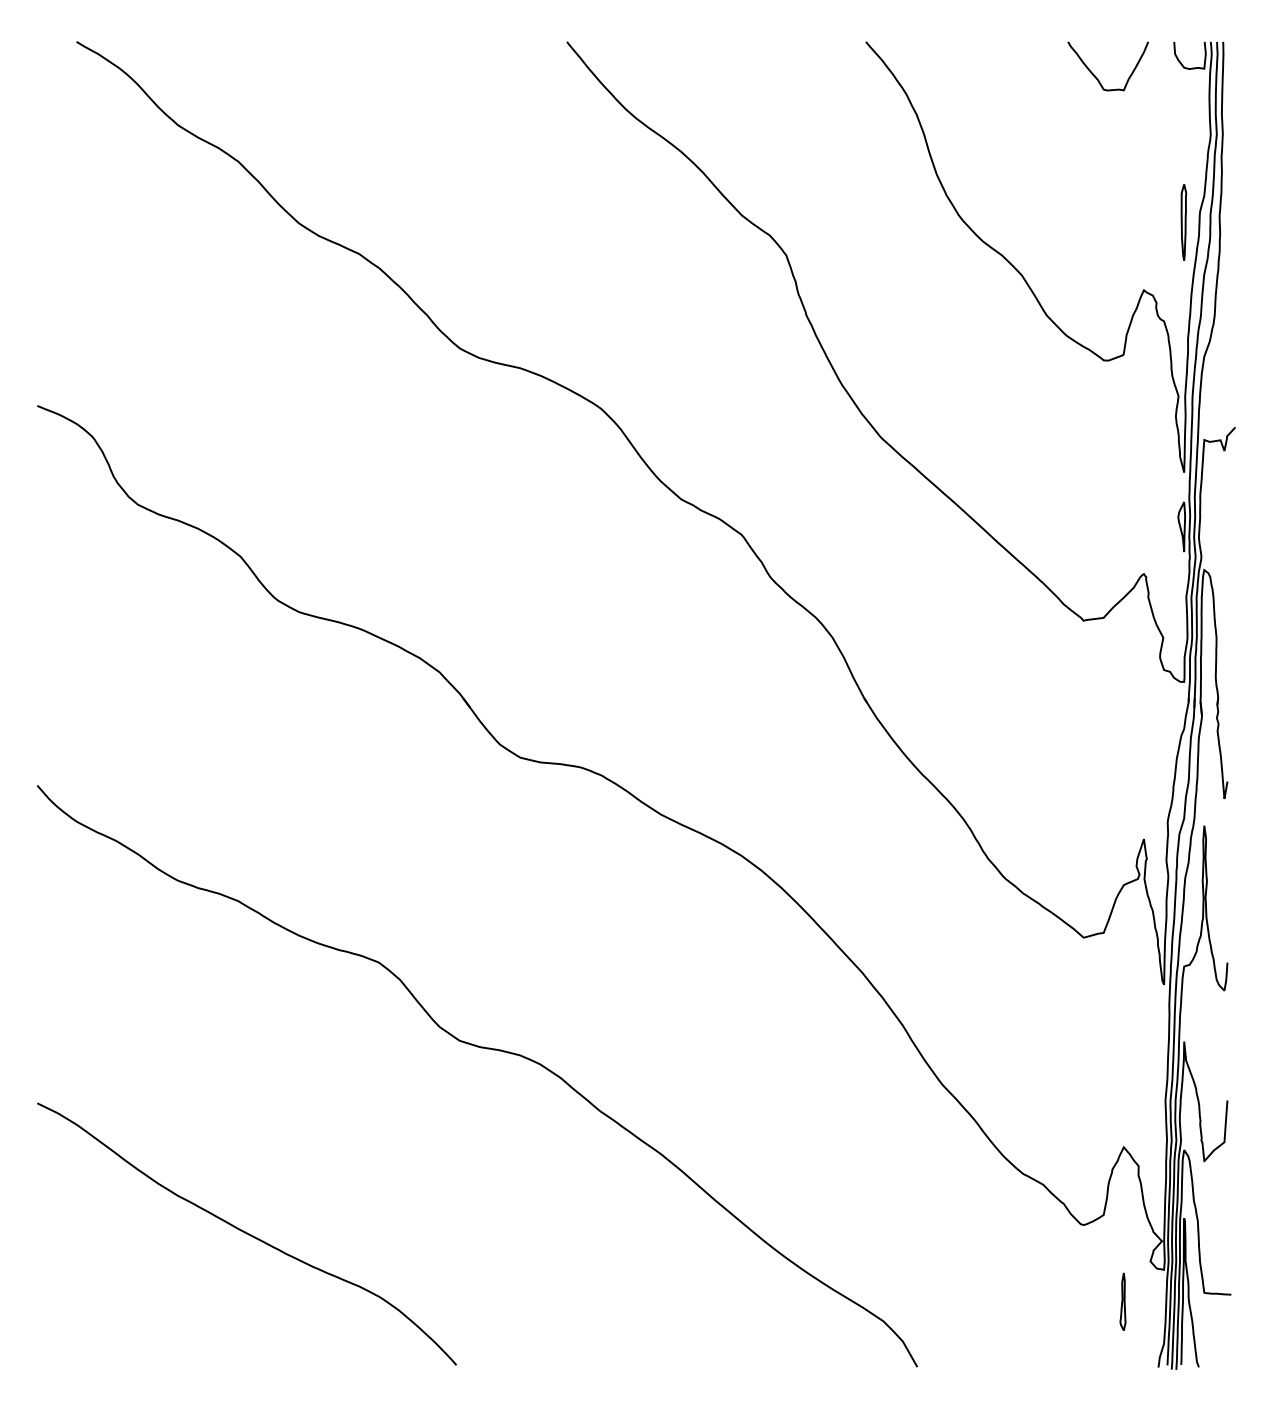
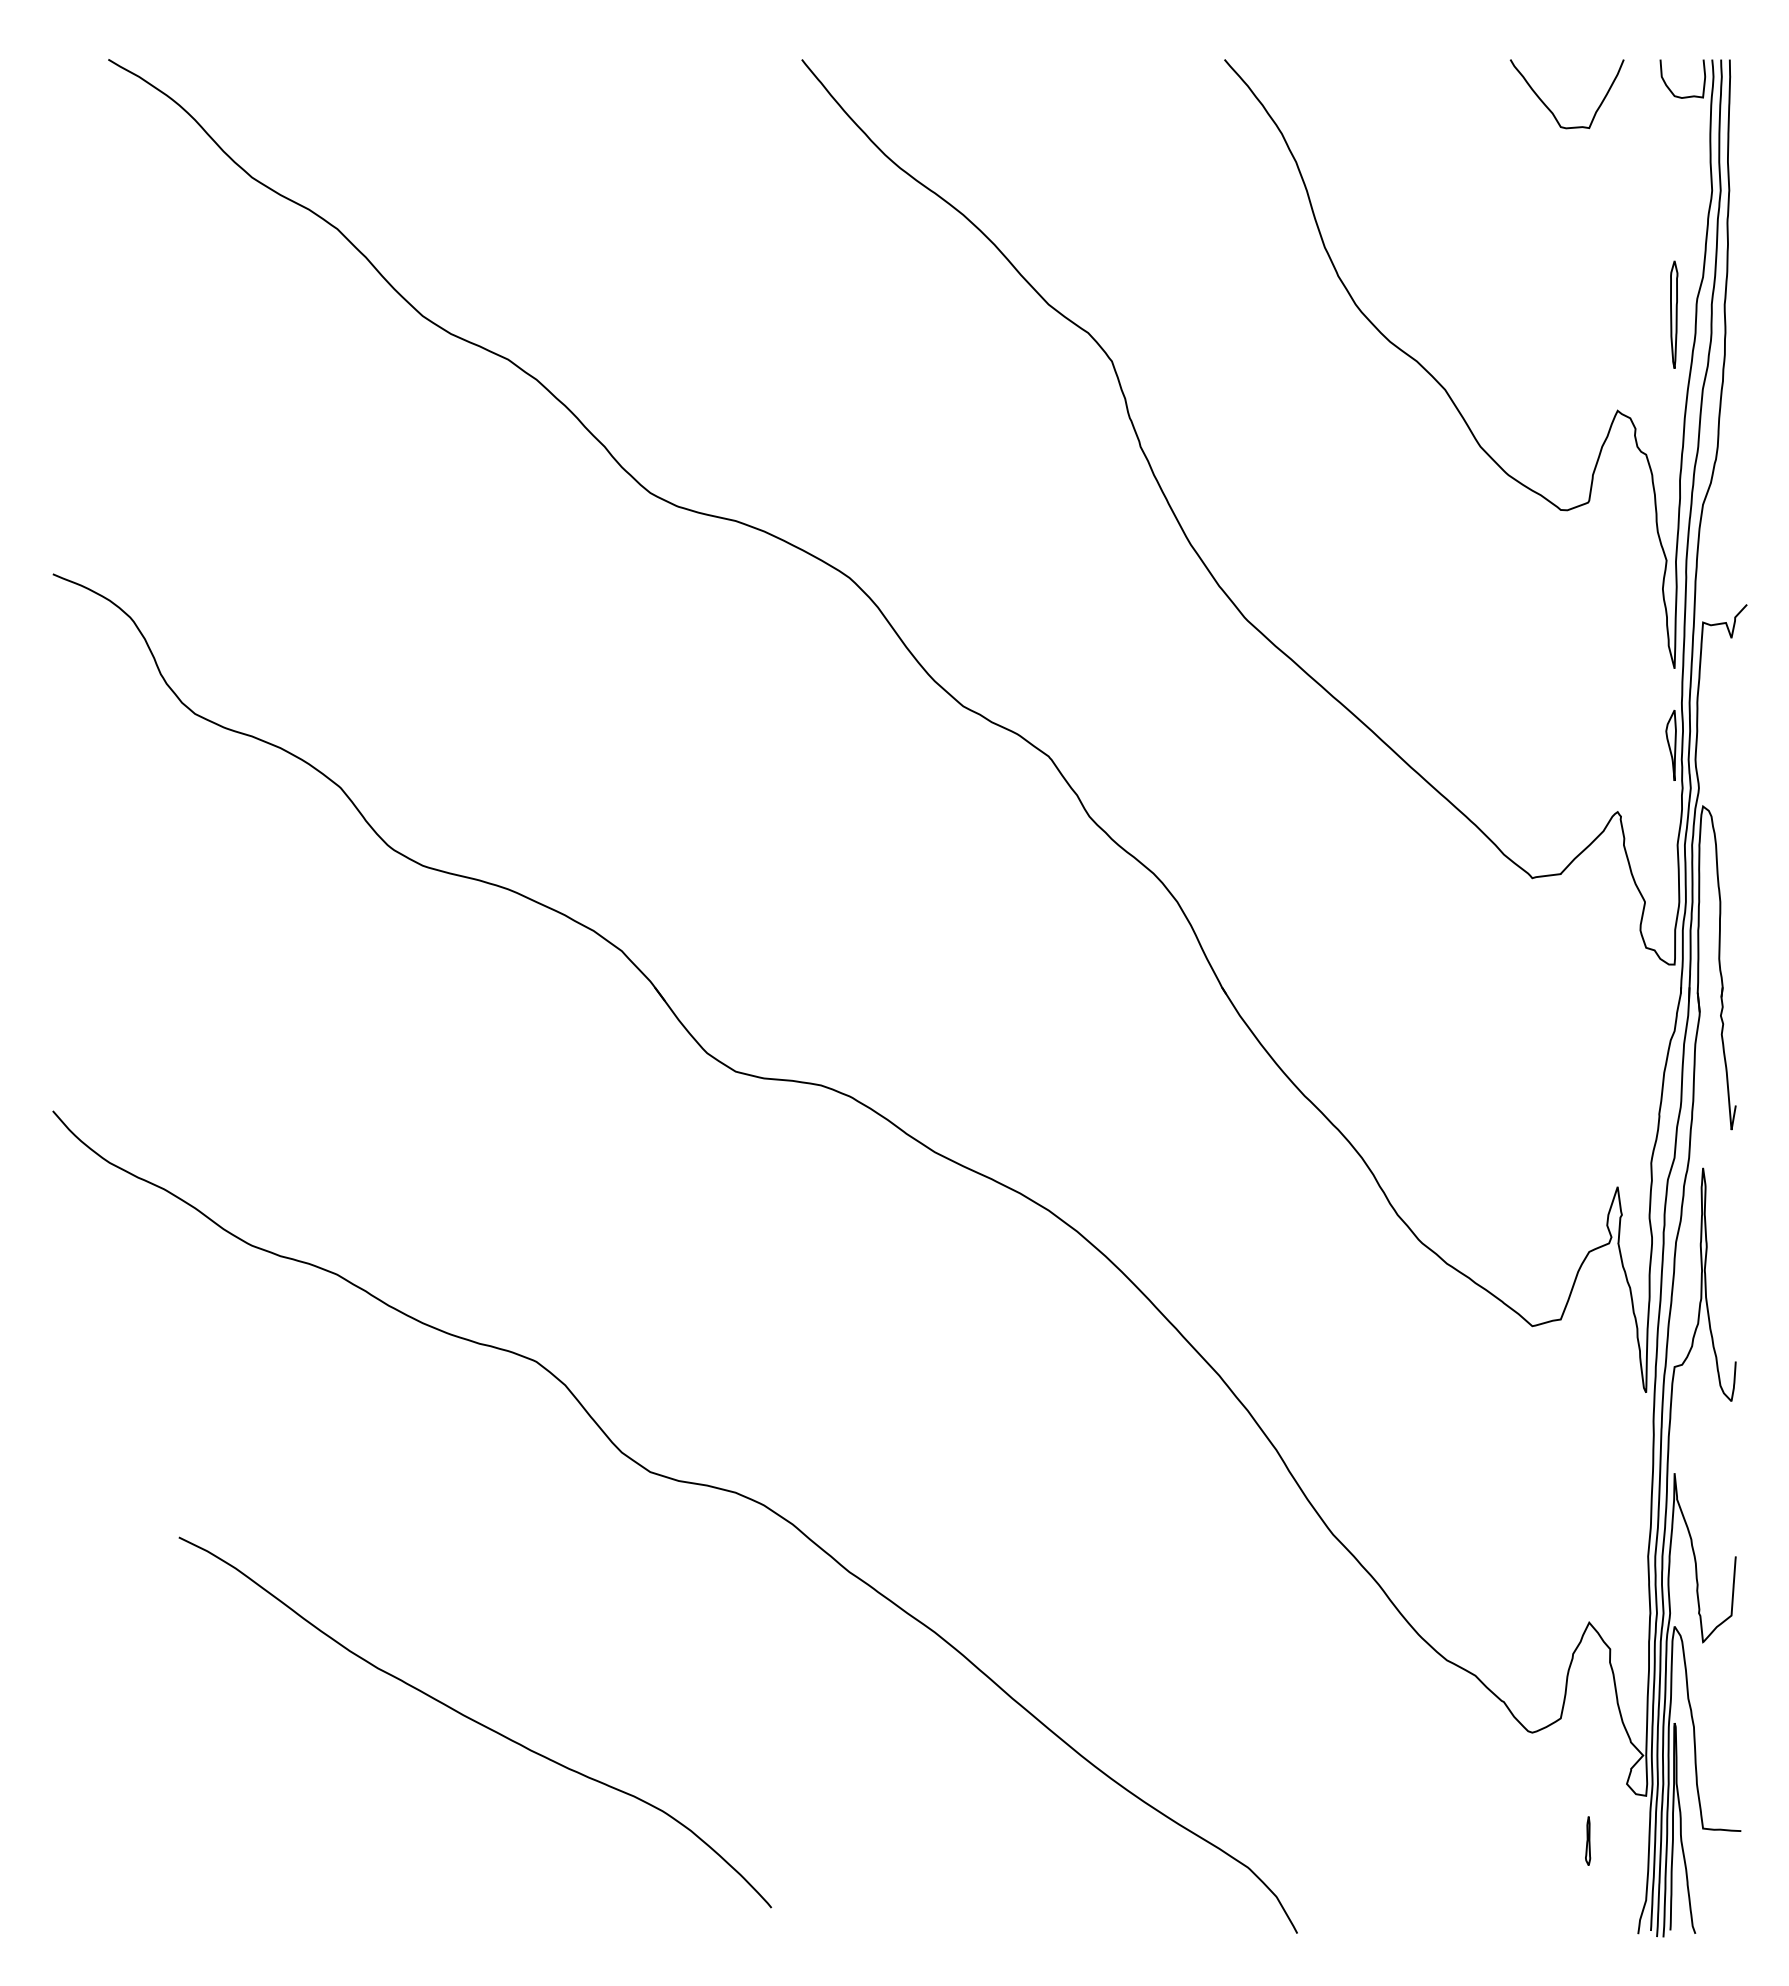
curve: (247, 1234) -> (475, 1722), moved
part: (1122, 1301) -> (1587, 1840), size x0.6

